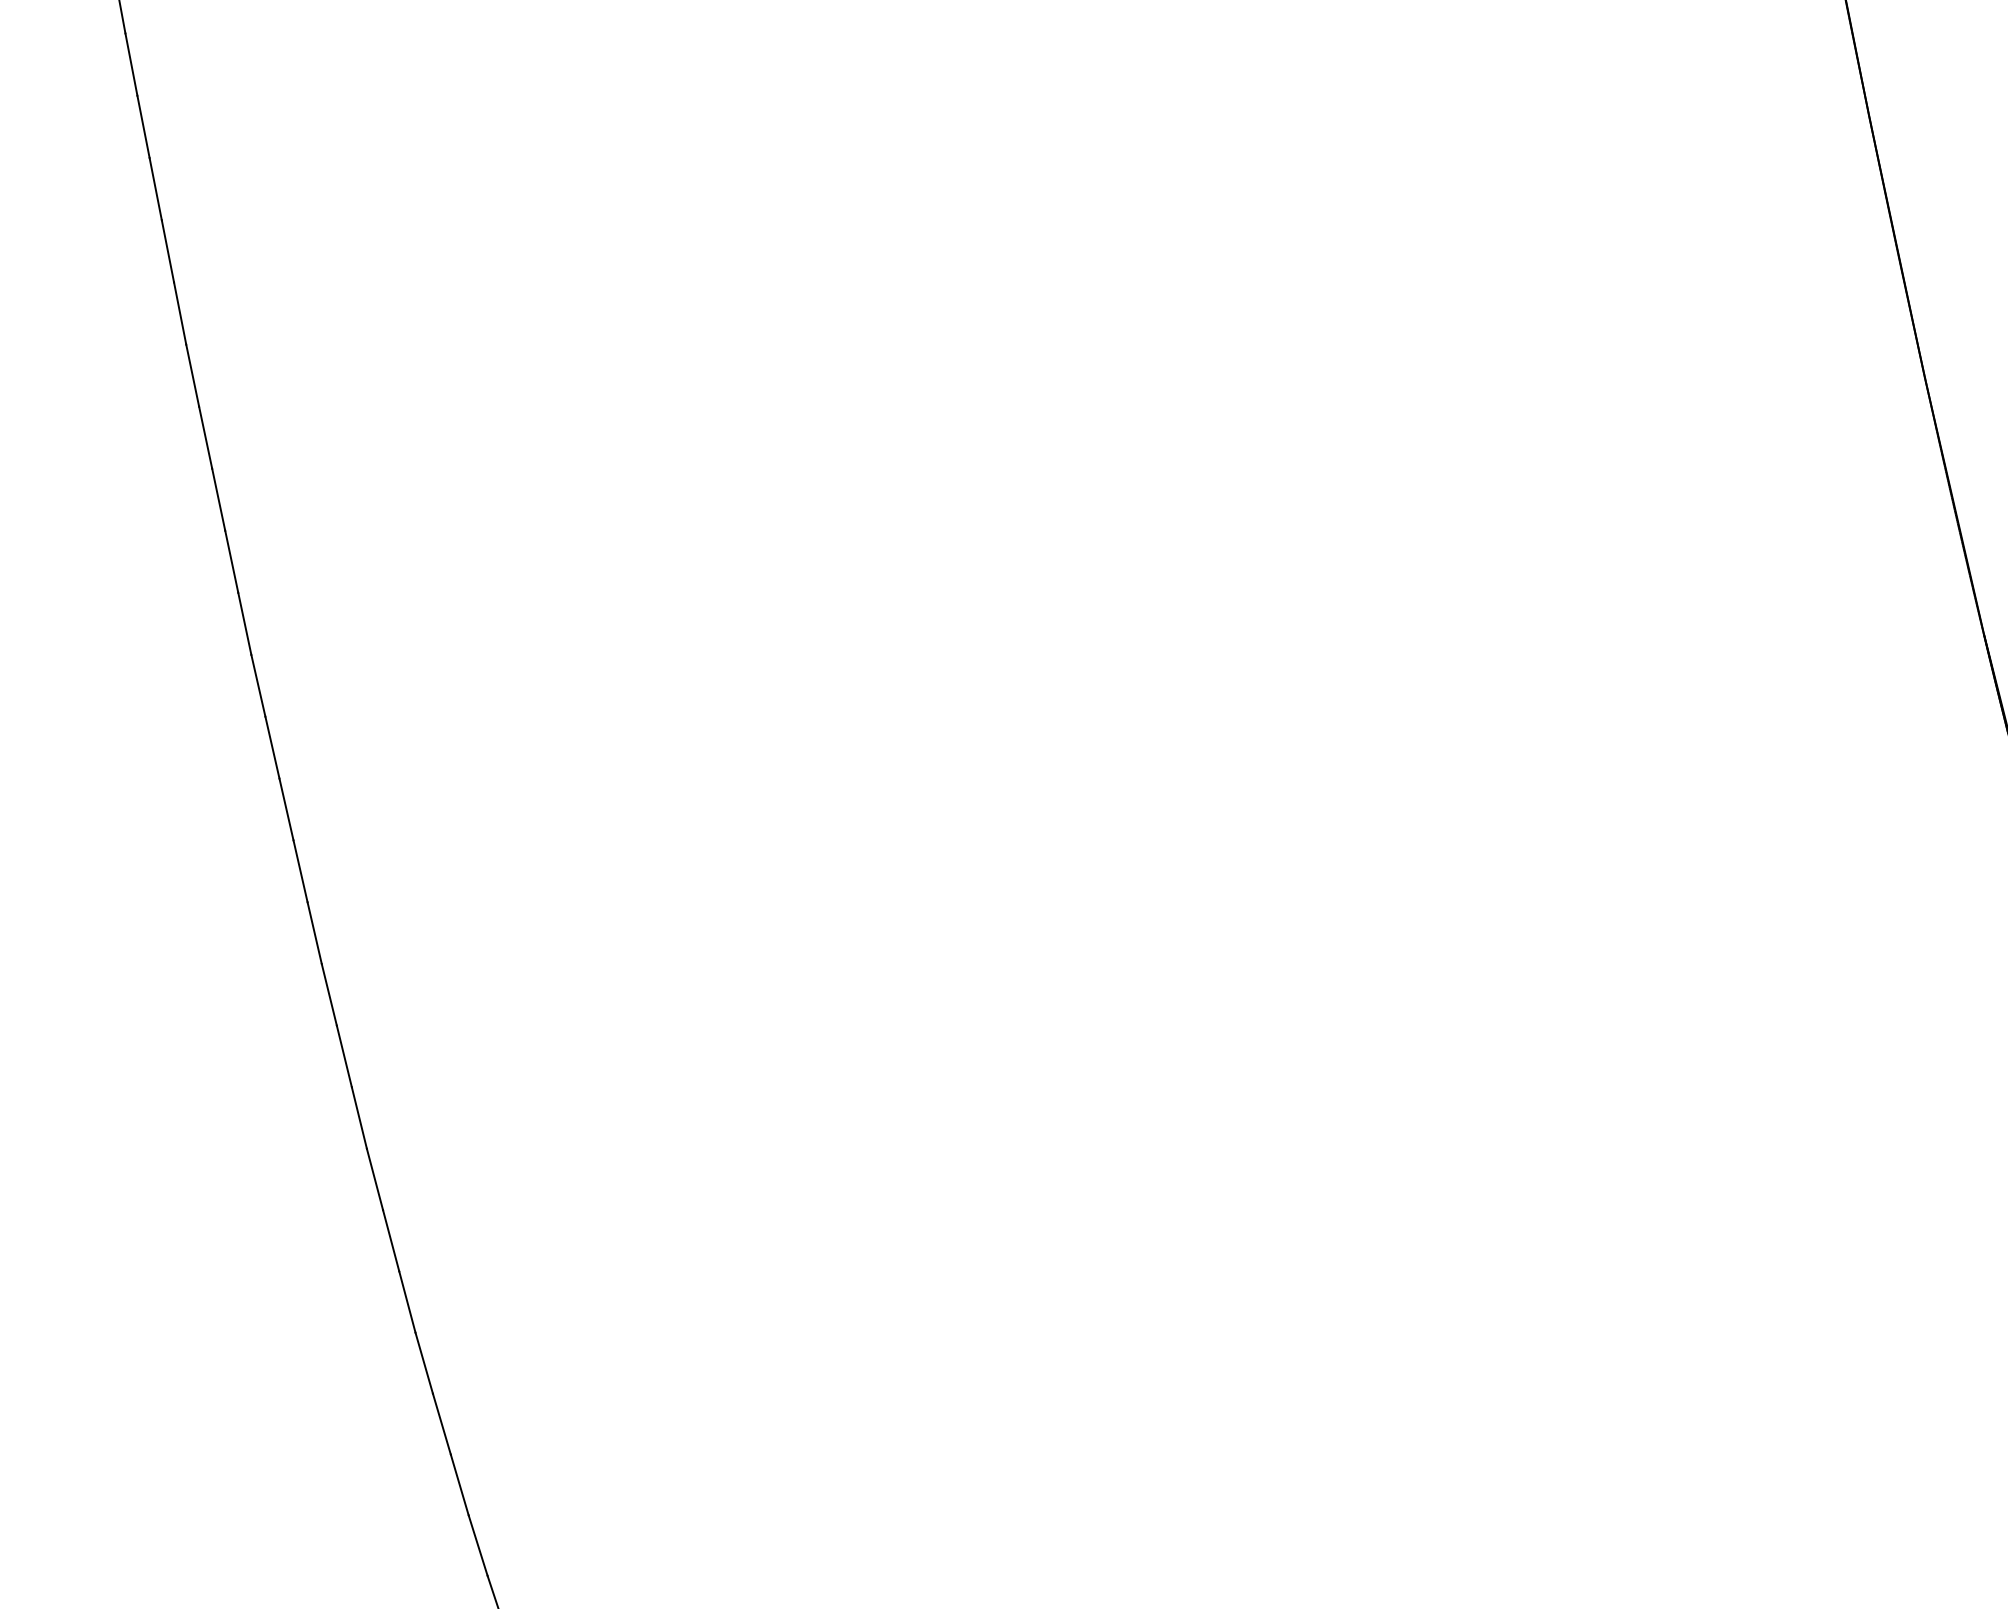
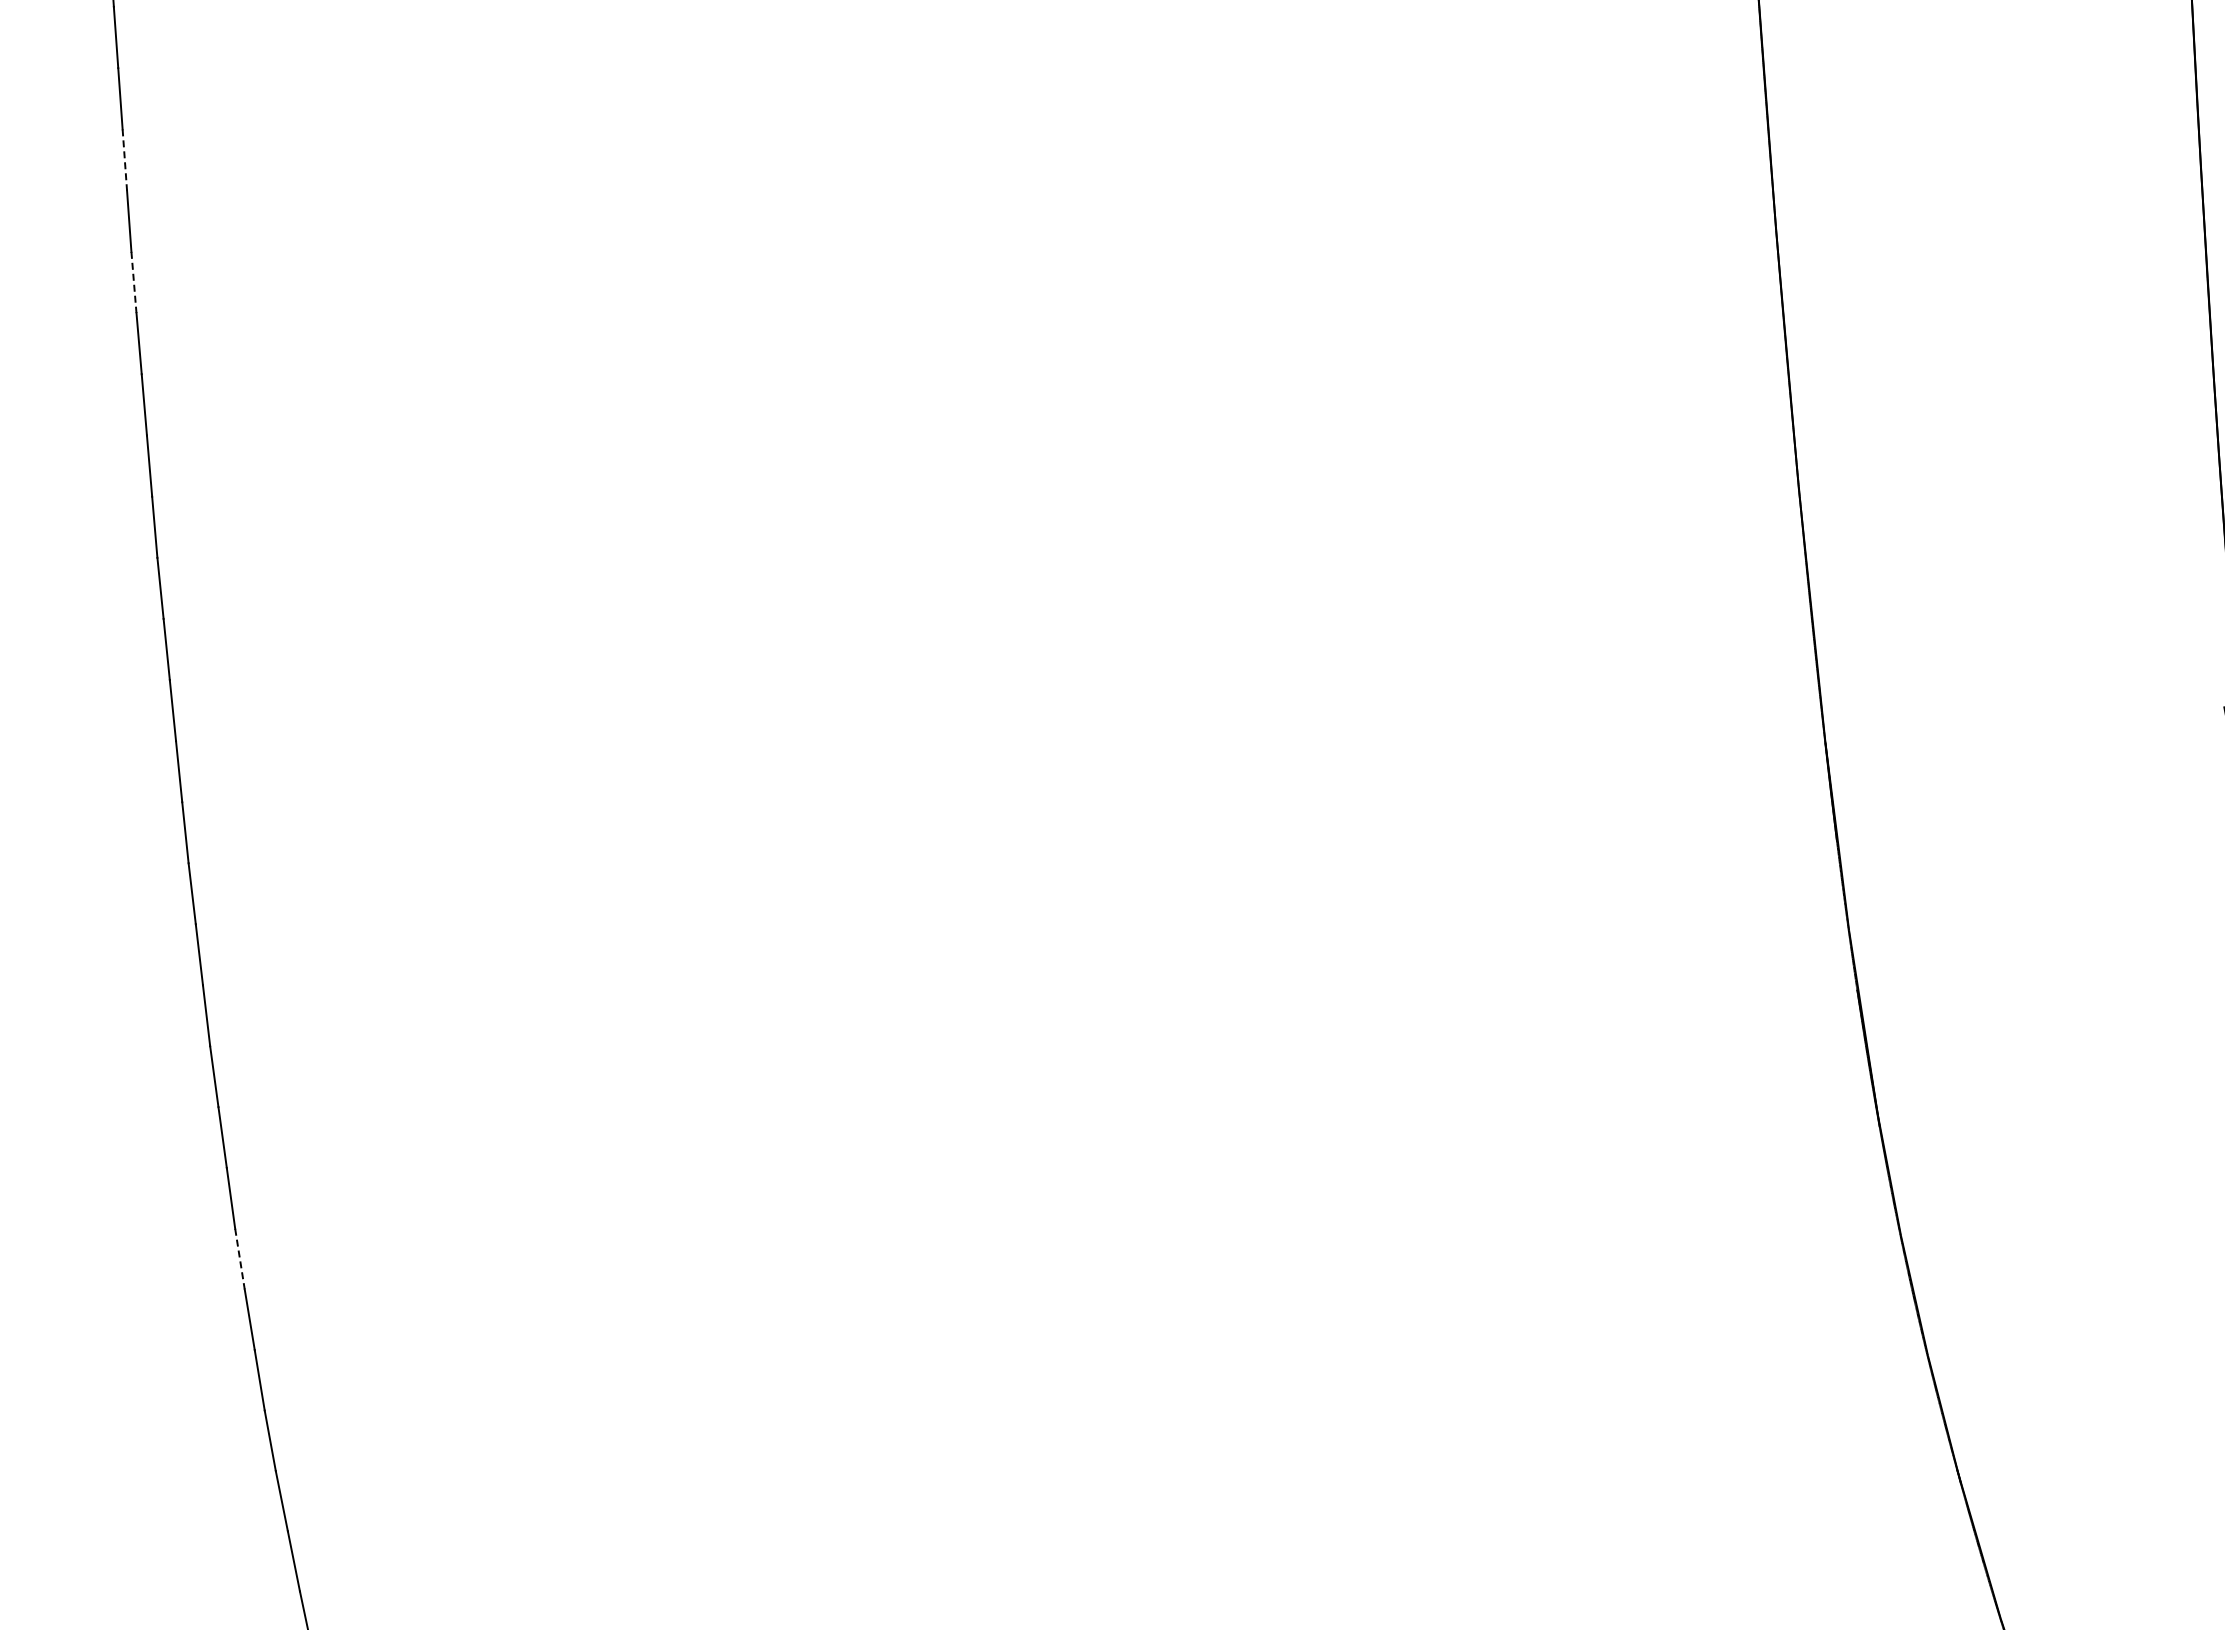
line: (167, 251) -> (124, 160), solid -> dashed
line: (192, 375) -> (133, 282), solid -> dashed
line: (423, 1363) -> (239, 1259), solid -> dashed

